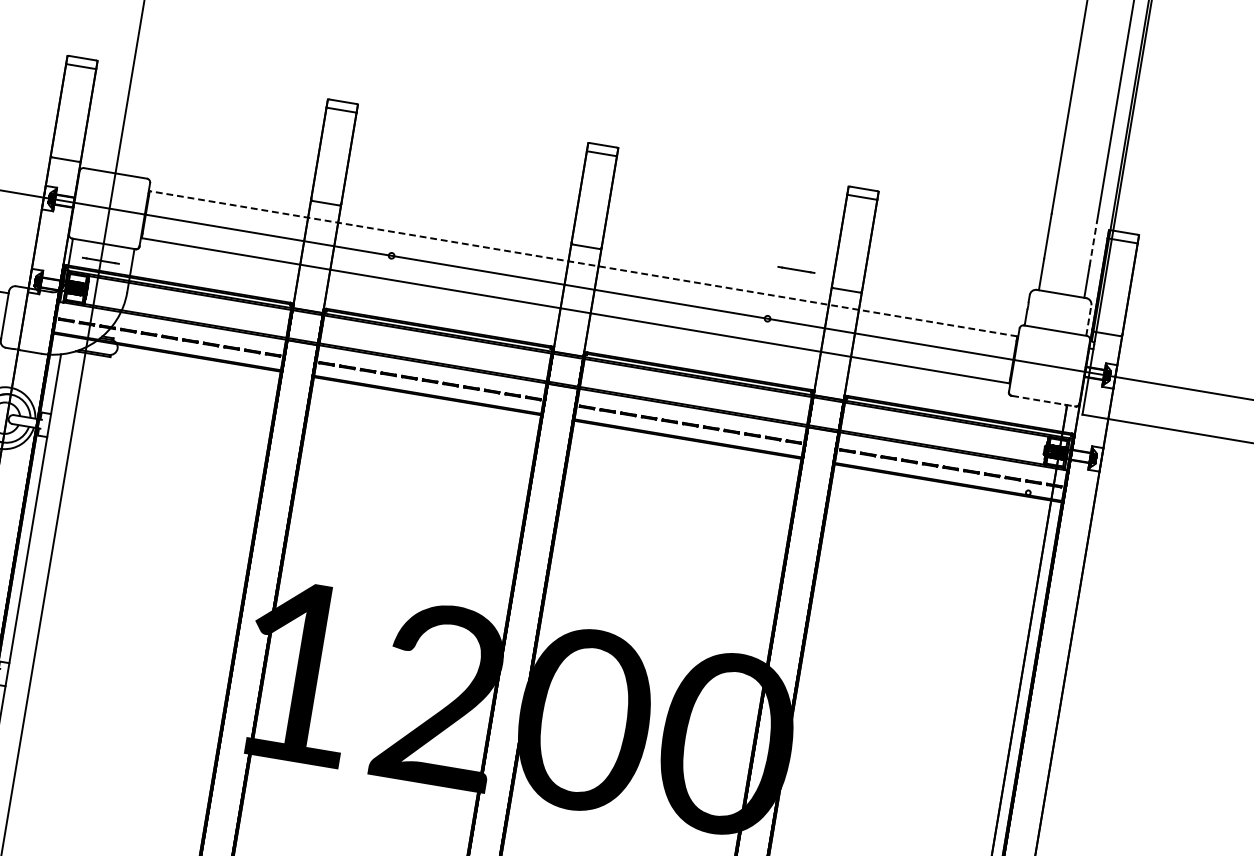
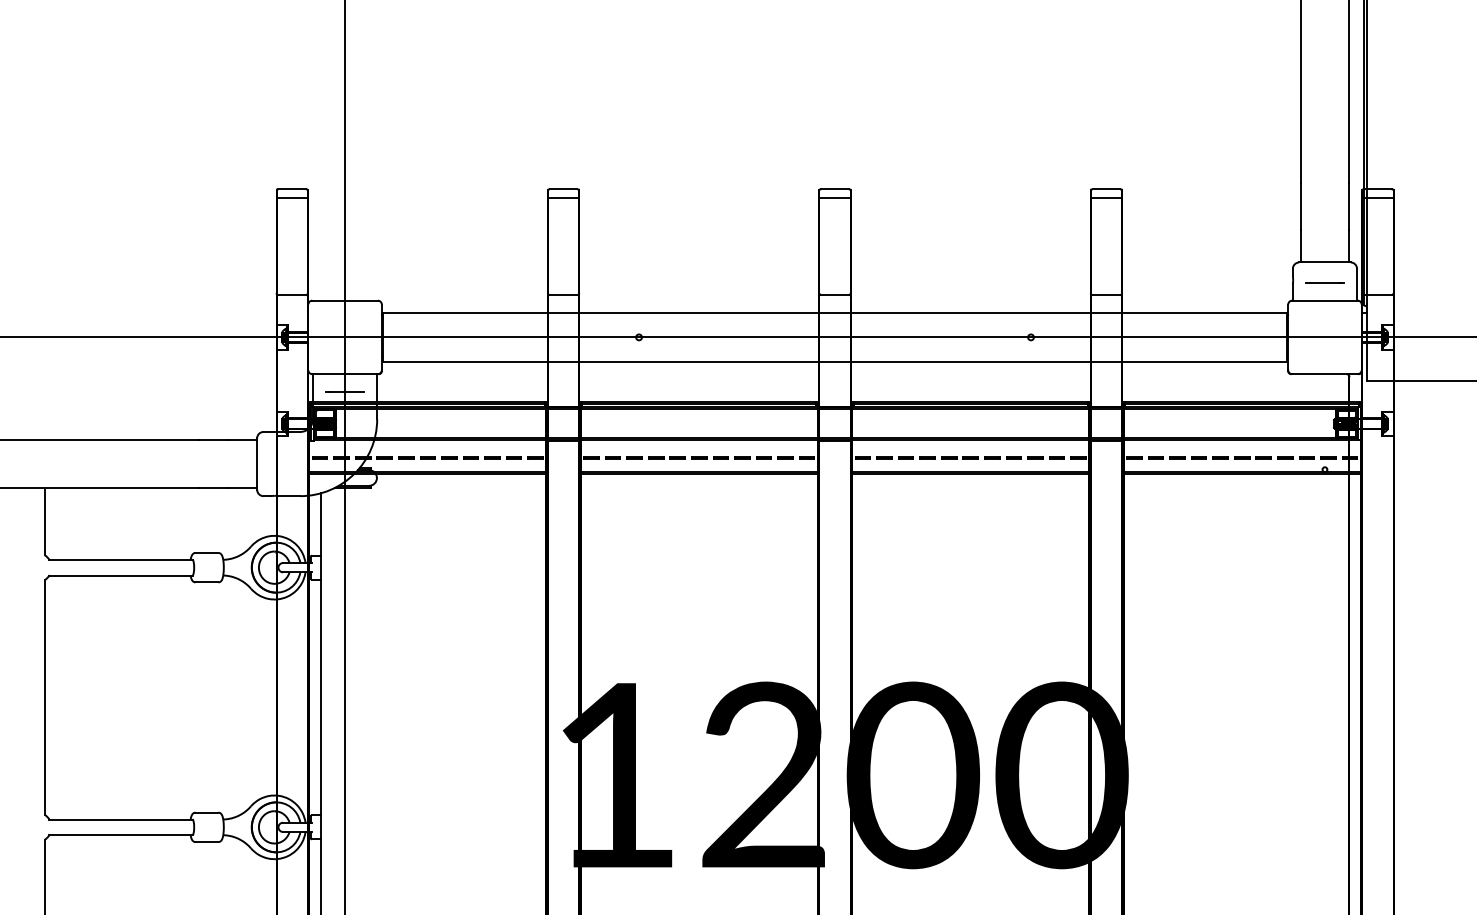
line: (1093, 243) -> (1348, 205), dashed -> solid
line: (583, 263) -> (834, 312), dashed -> solid
line: (796, 269) -> (1324, 282), moved
line: (1089, 320) -> (1357, 284), dashed -> solid
line: (1043, 401) -> (1324, 374), dashed -> solid

